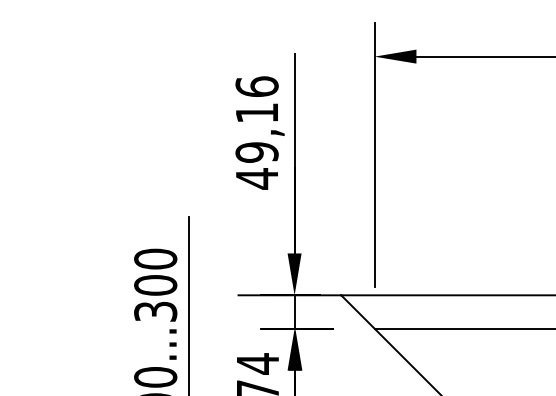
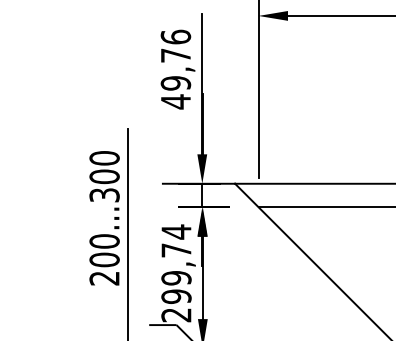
text: (256, 112) -> (175, 55), 49,16 -> 49,76

